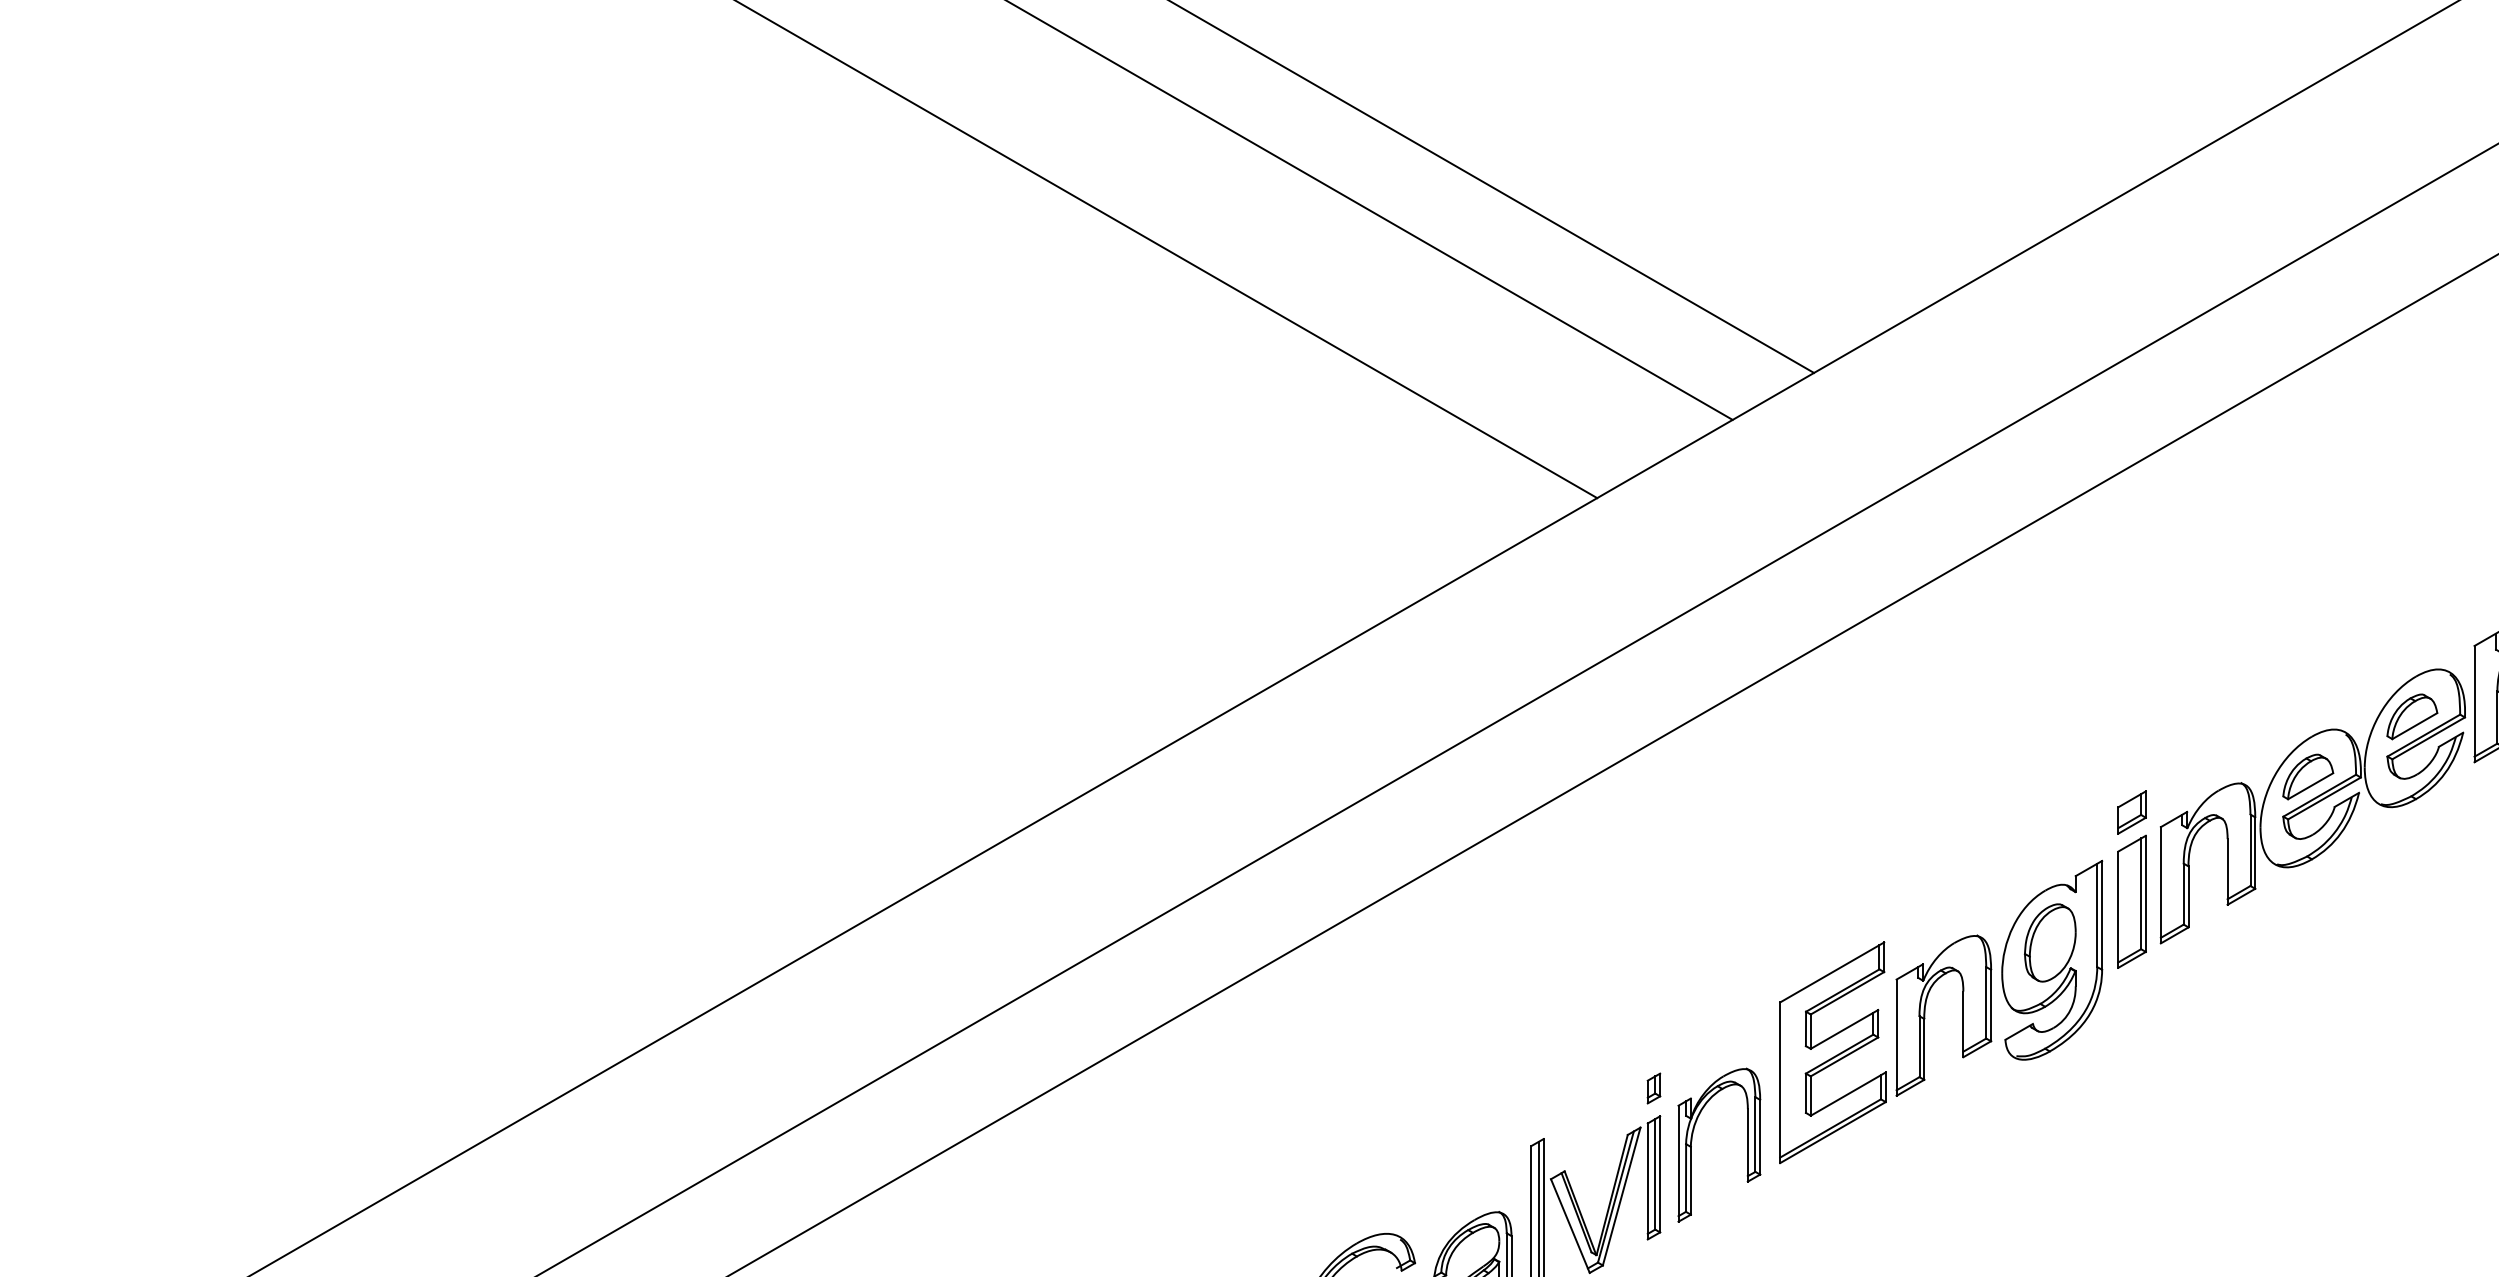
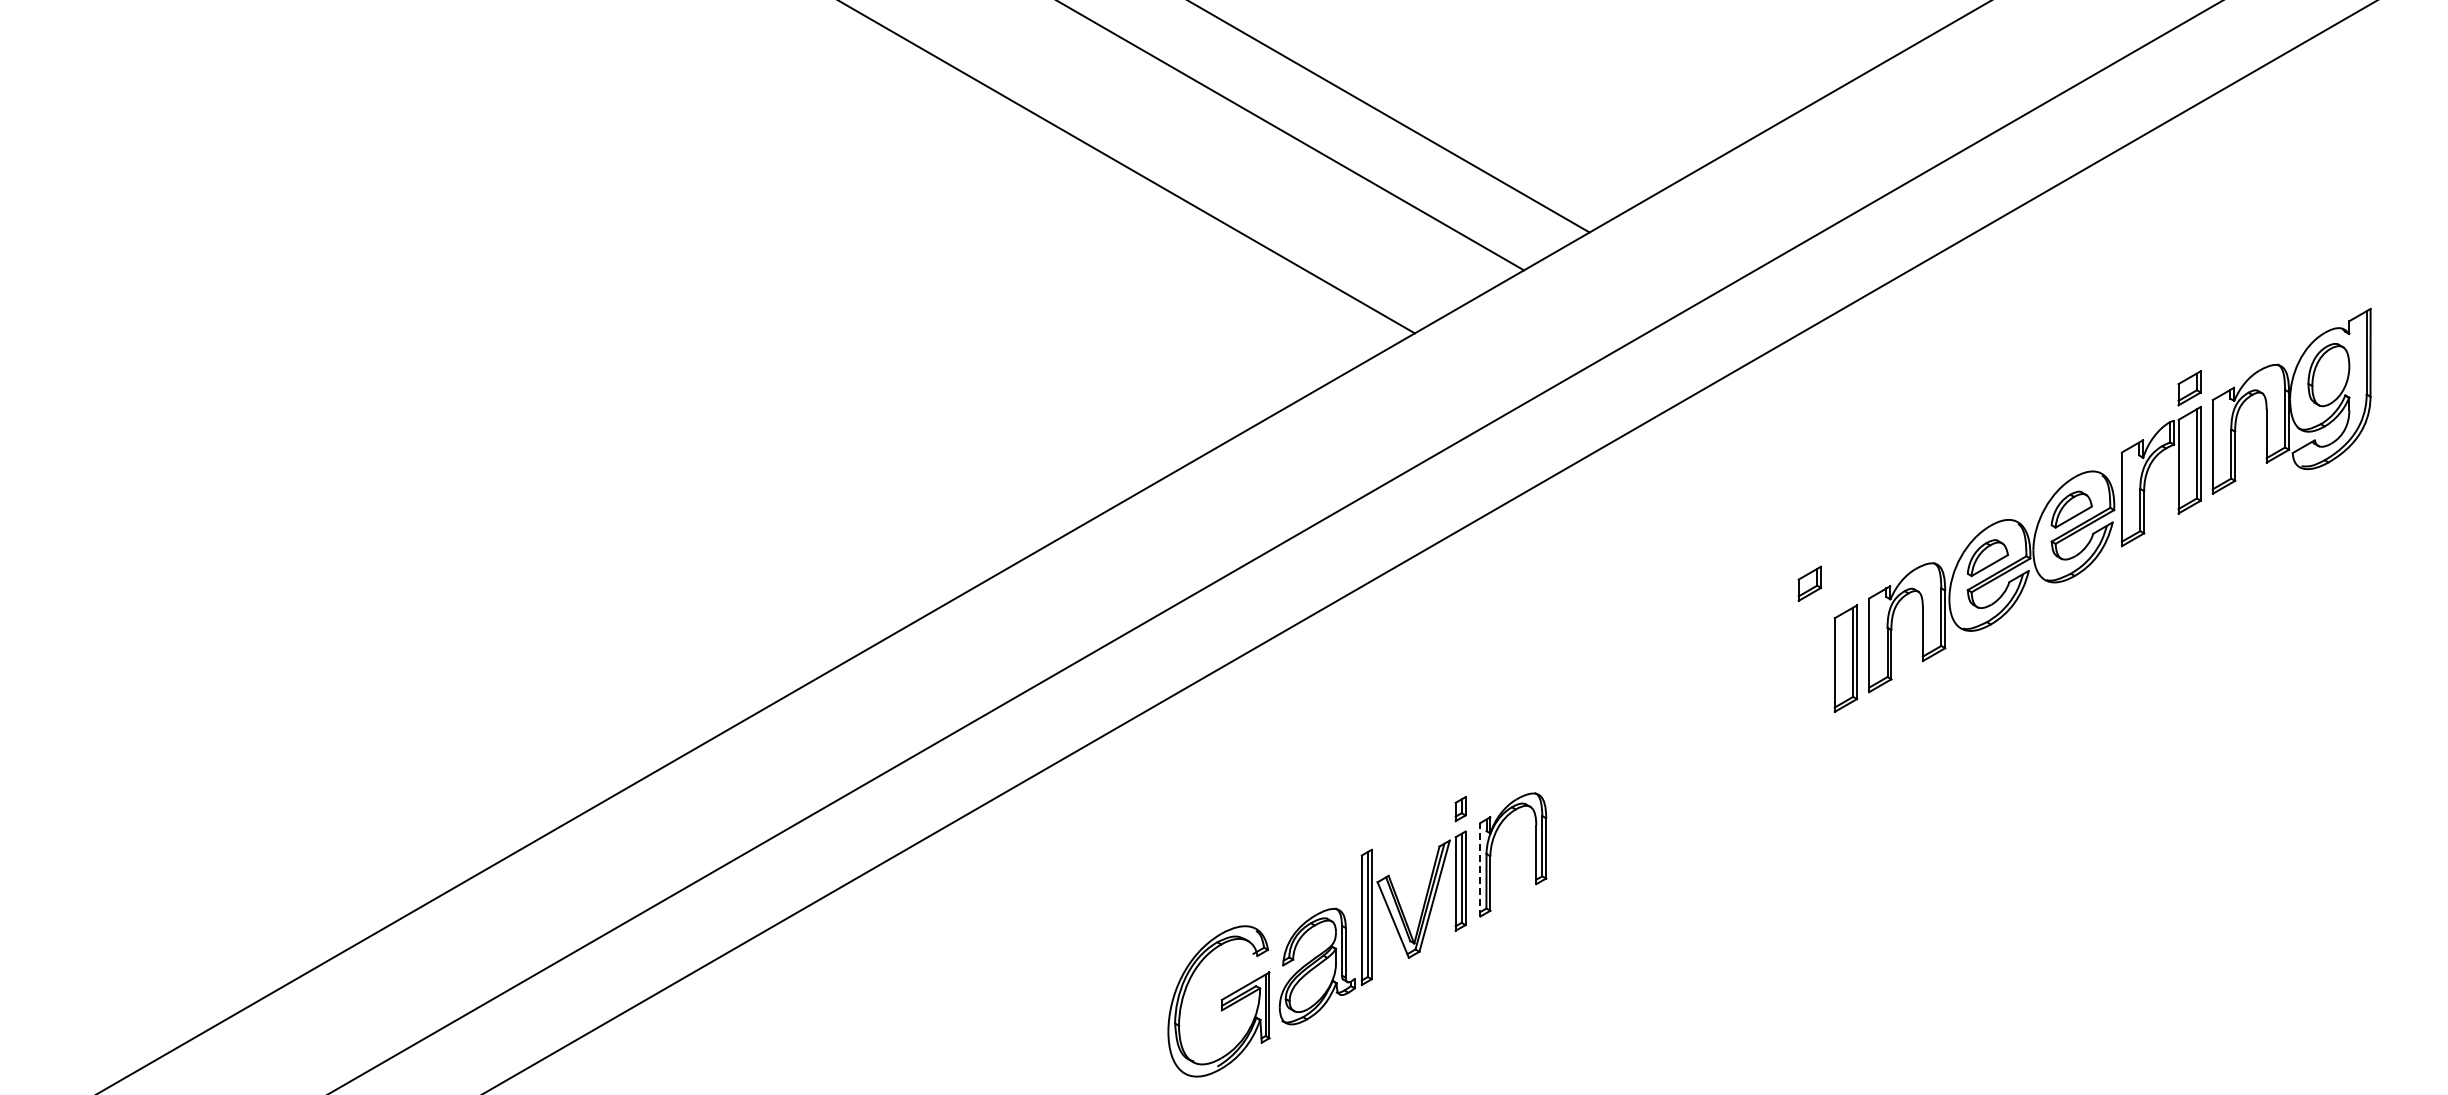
part: (2131, 812) -> (1809, 583), moved
part: (1925, 1012) -> (1679, 747), removed
line: (1678, 1163) -> (1480, 869), solid -> dashed

